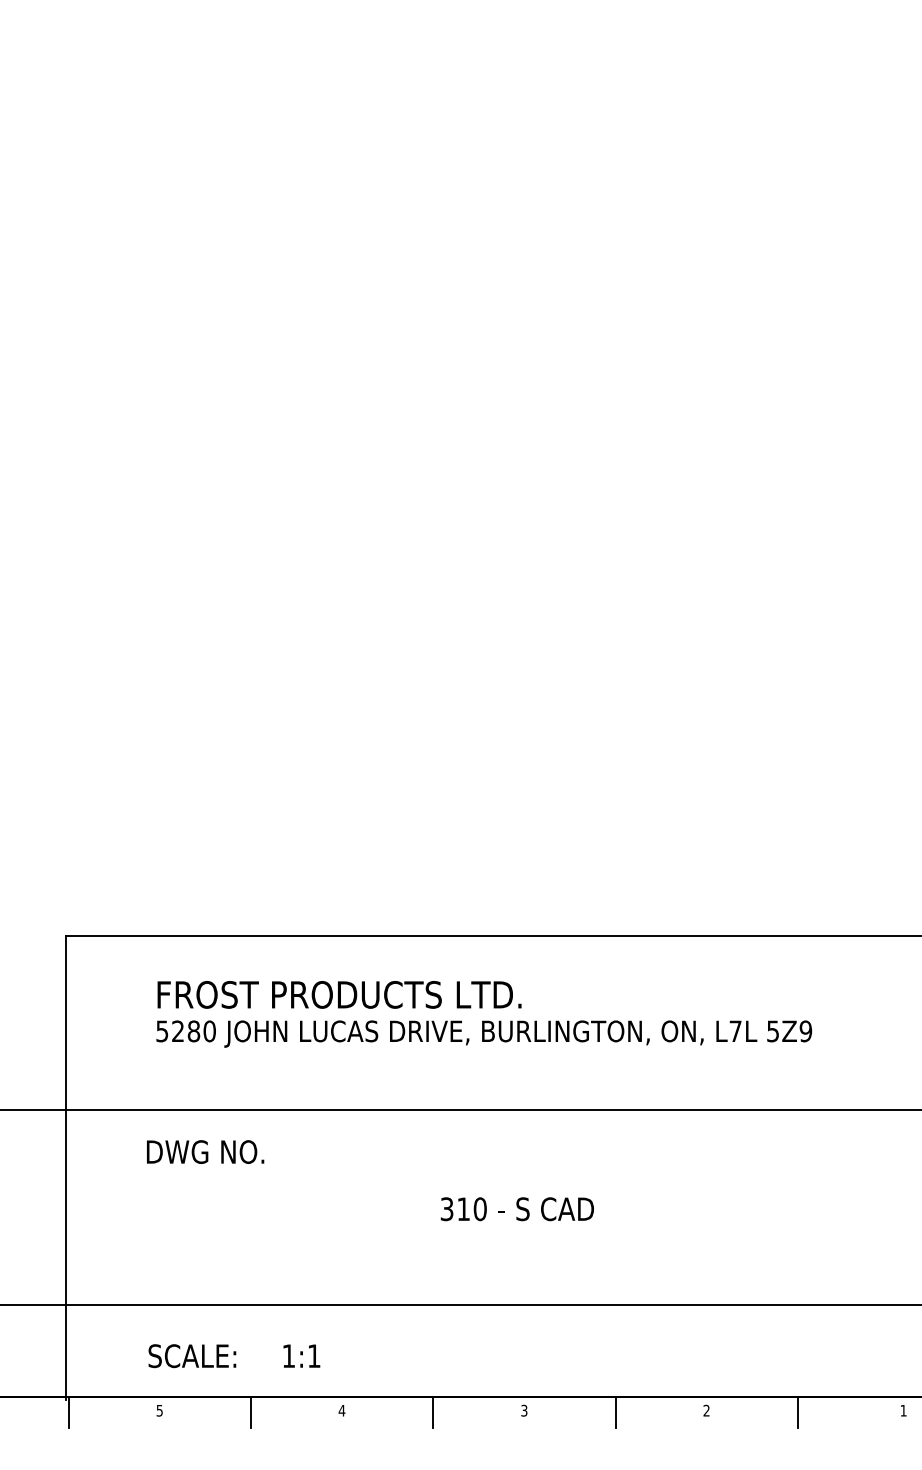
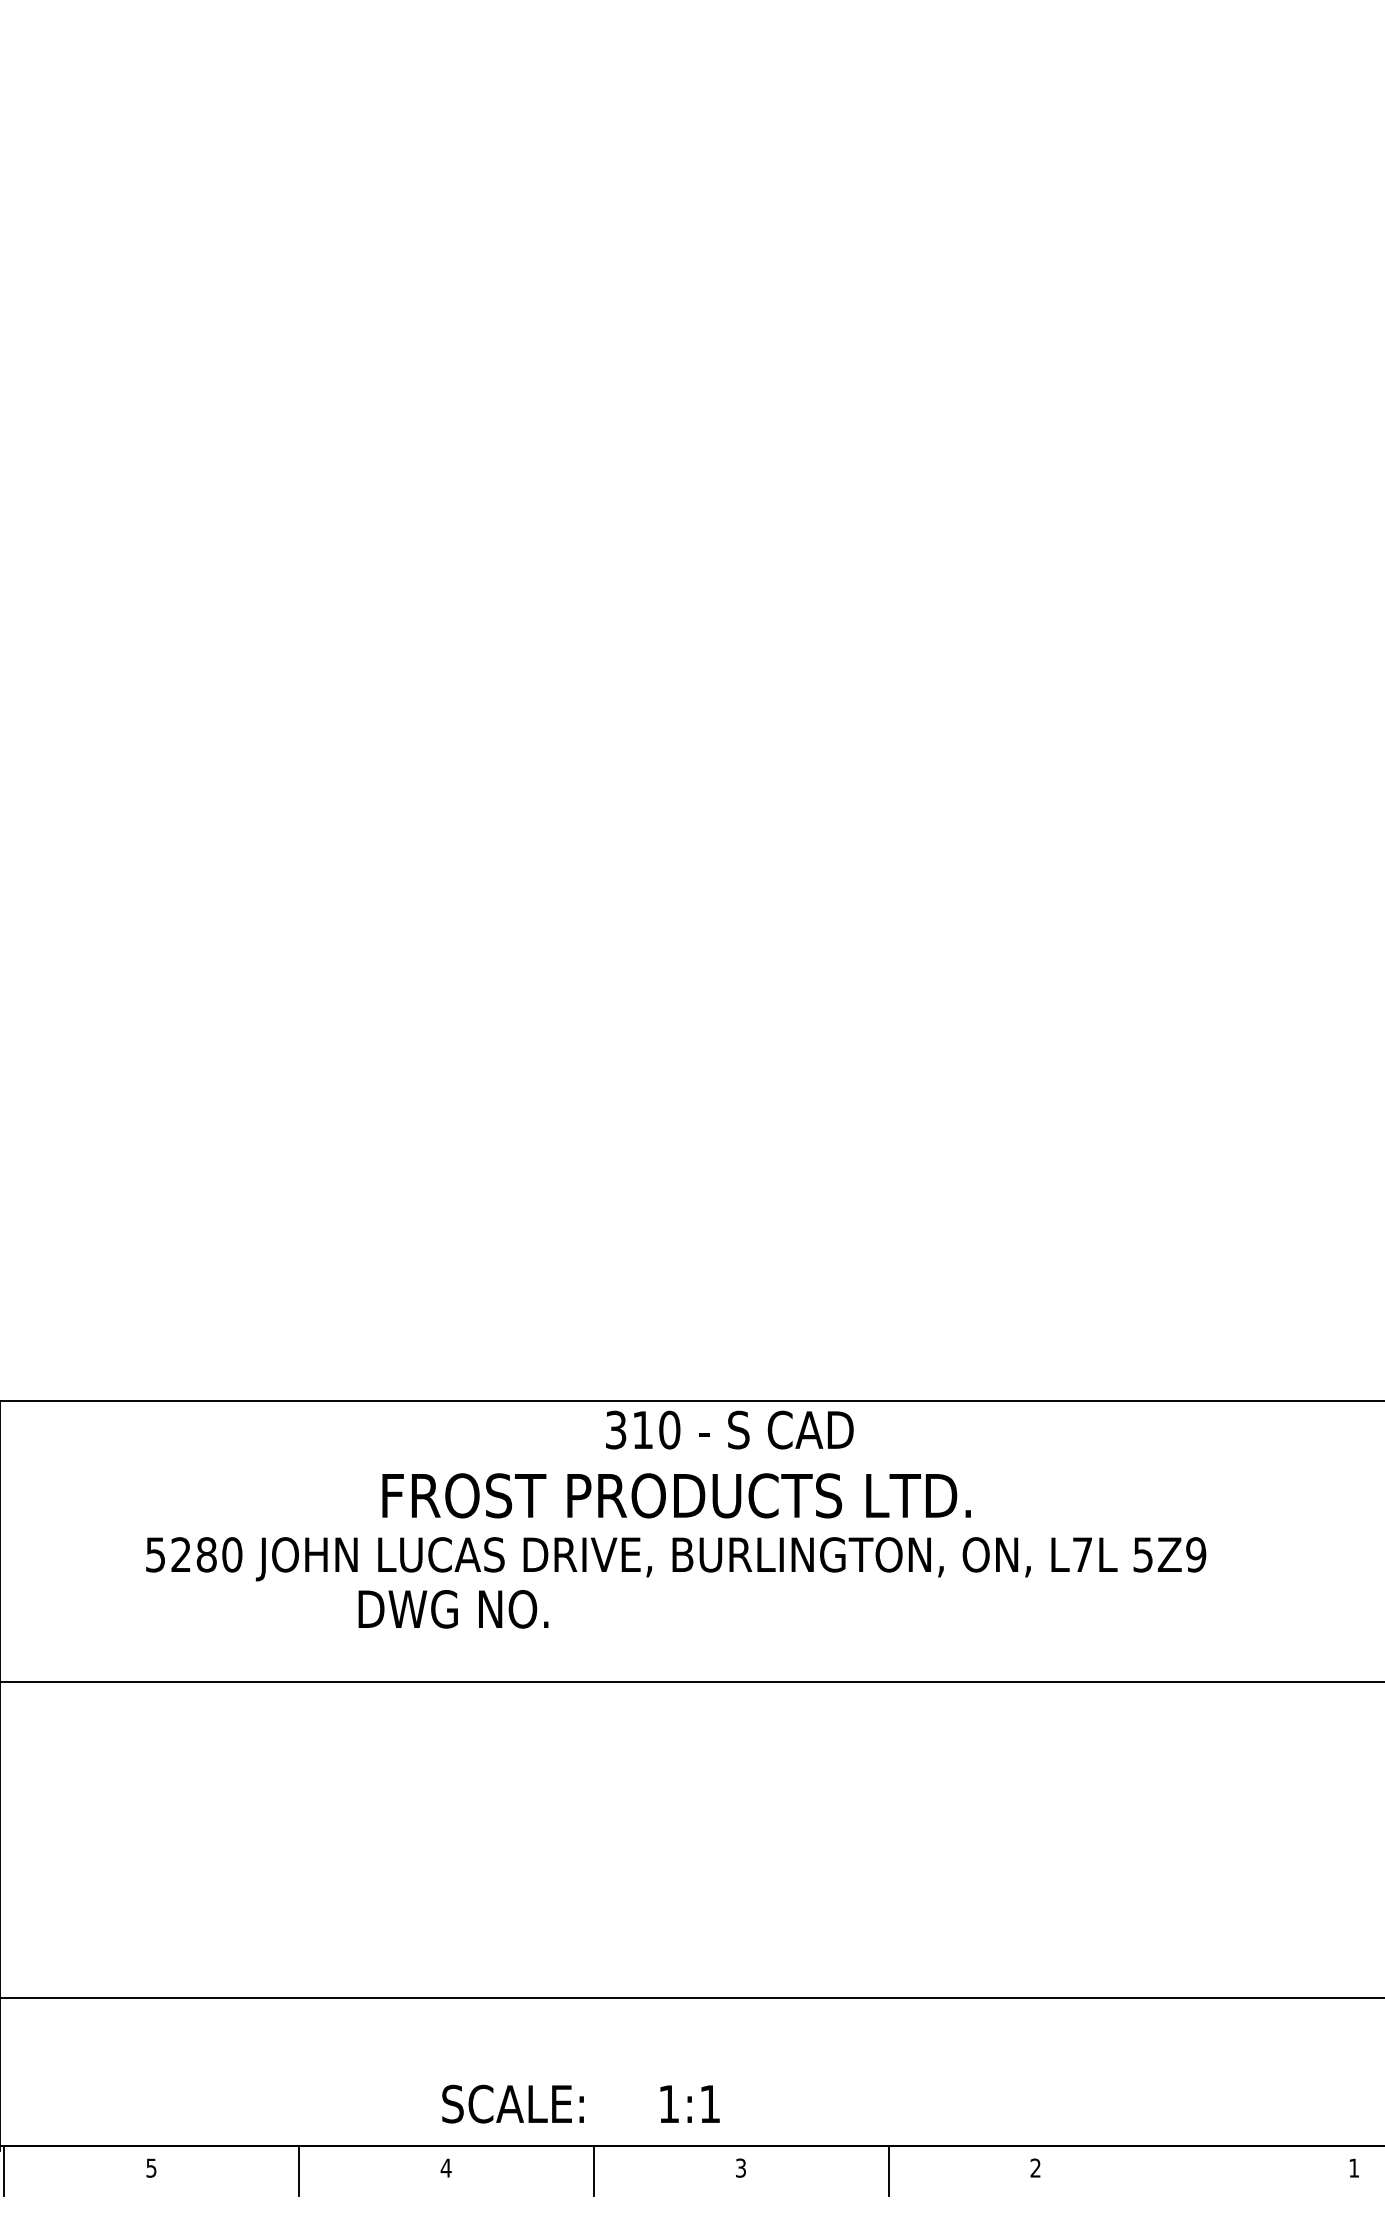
text: (339, 994) -> (676, 1495), moved
text: (205, 1151) -> (453, 1608), moved
text: (516, 1209) -> (728, 1430), moved
text: (234, 1356) -> (581, 2104), moved
line: (797, 1411) -> (1182, 2169), removed

